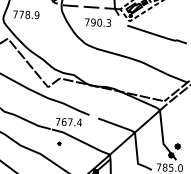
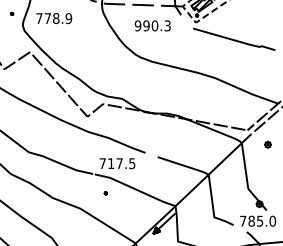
text: (86, 22) -> (137, 25), 790.3 -> 990.3
text: (71, 122) -> (121, 163), 767.4 -> 717.5
part: (177, 146) -> (267, 144), moved

